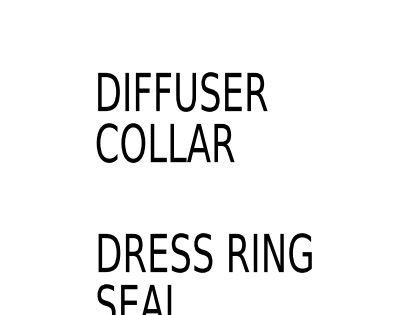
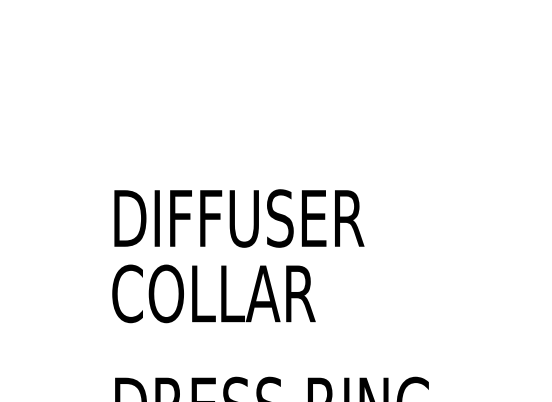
part: (182, 111) -> (238, 247), moved

